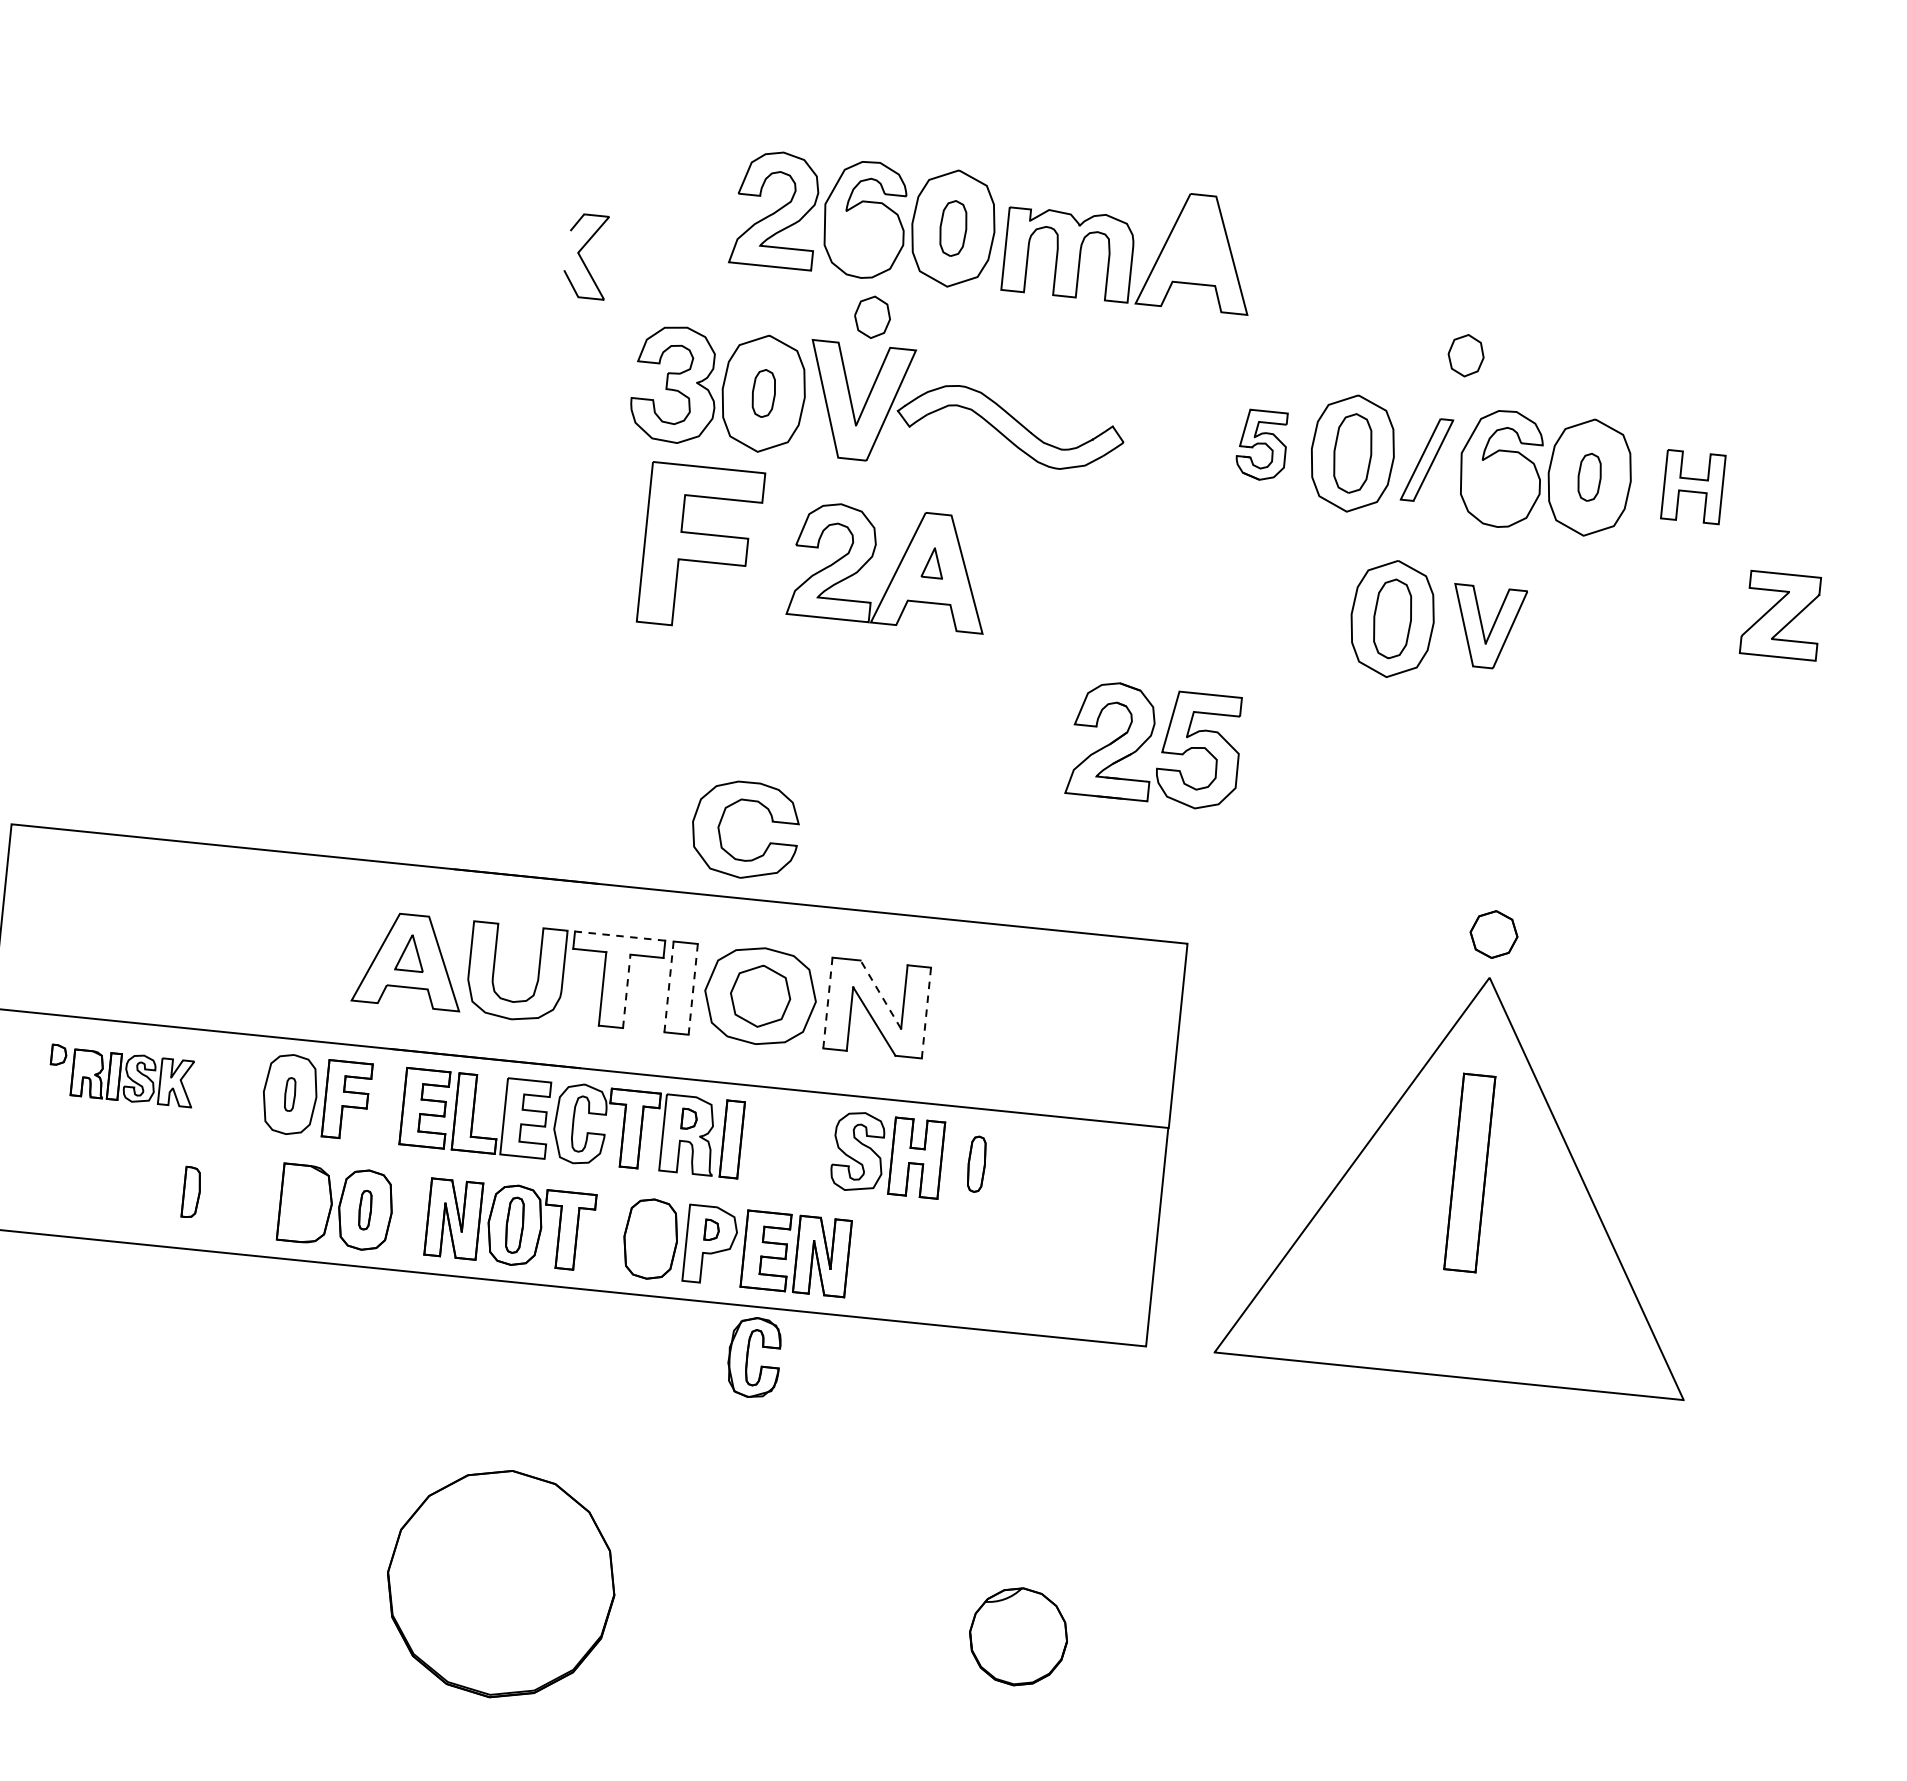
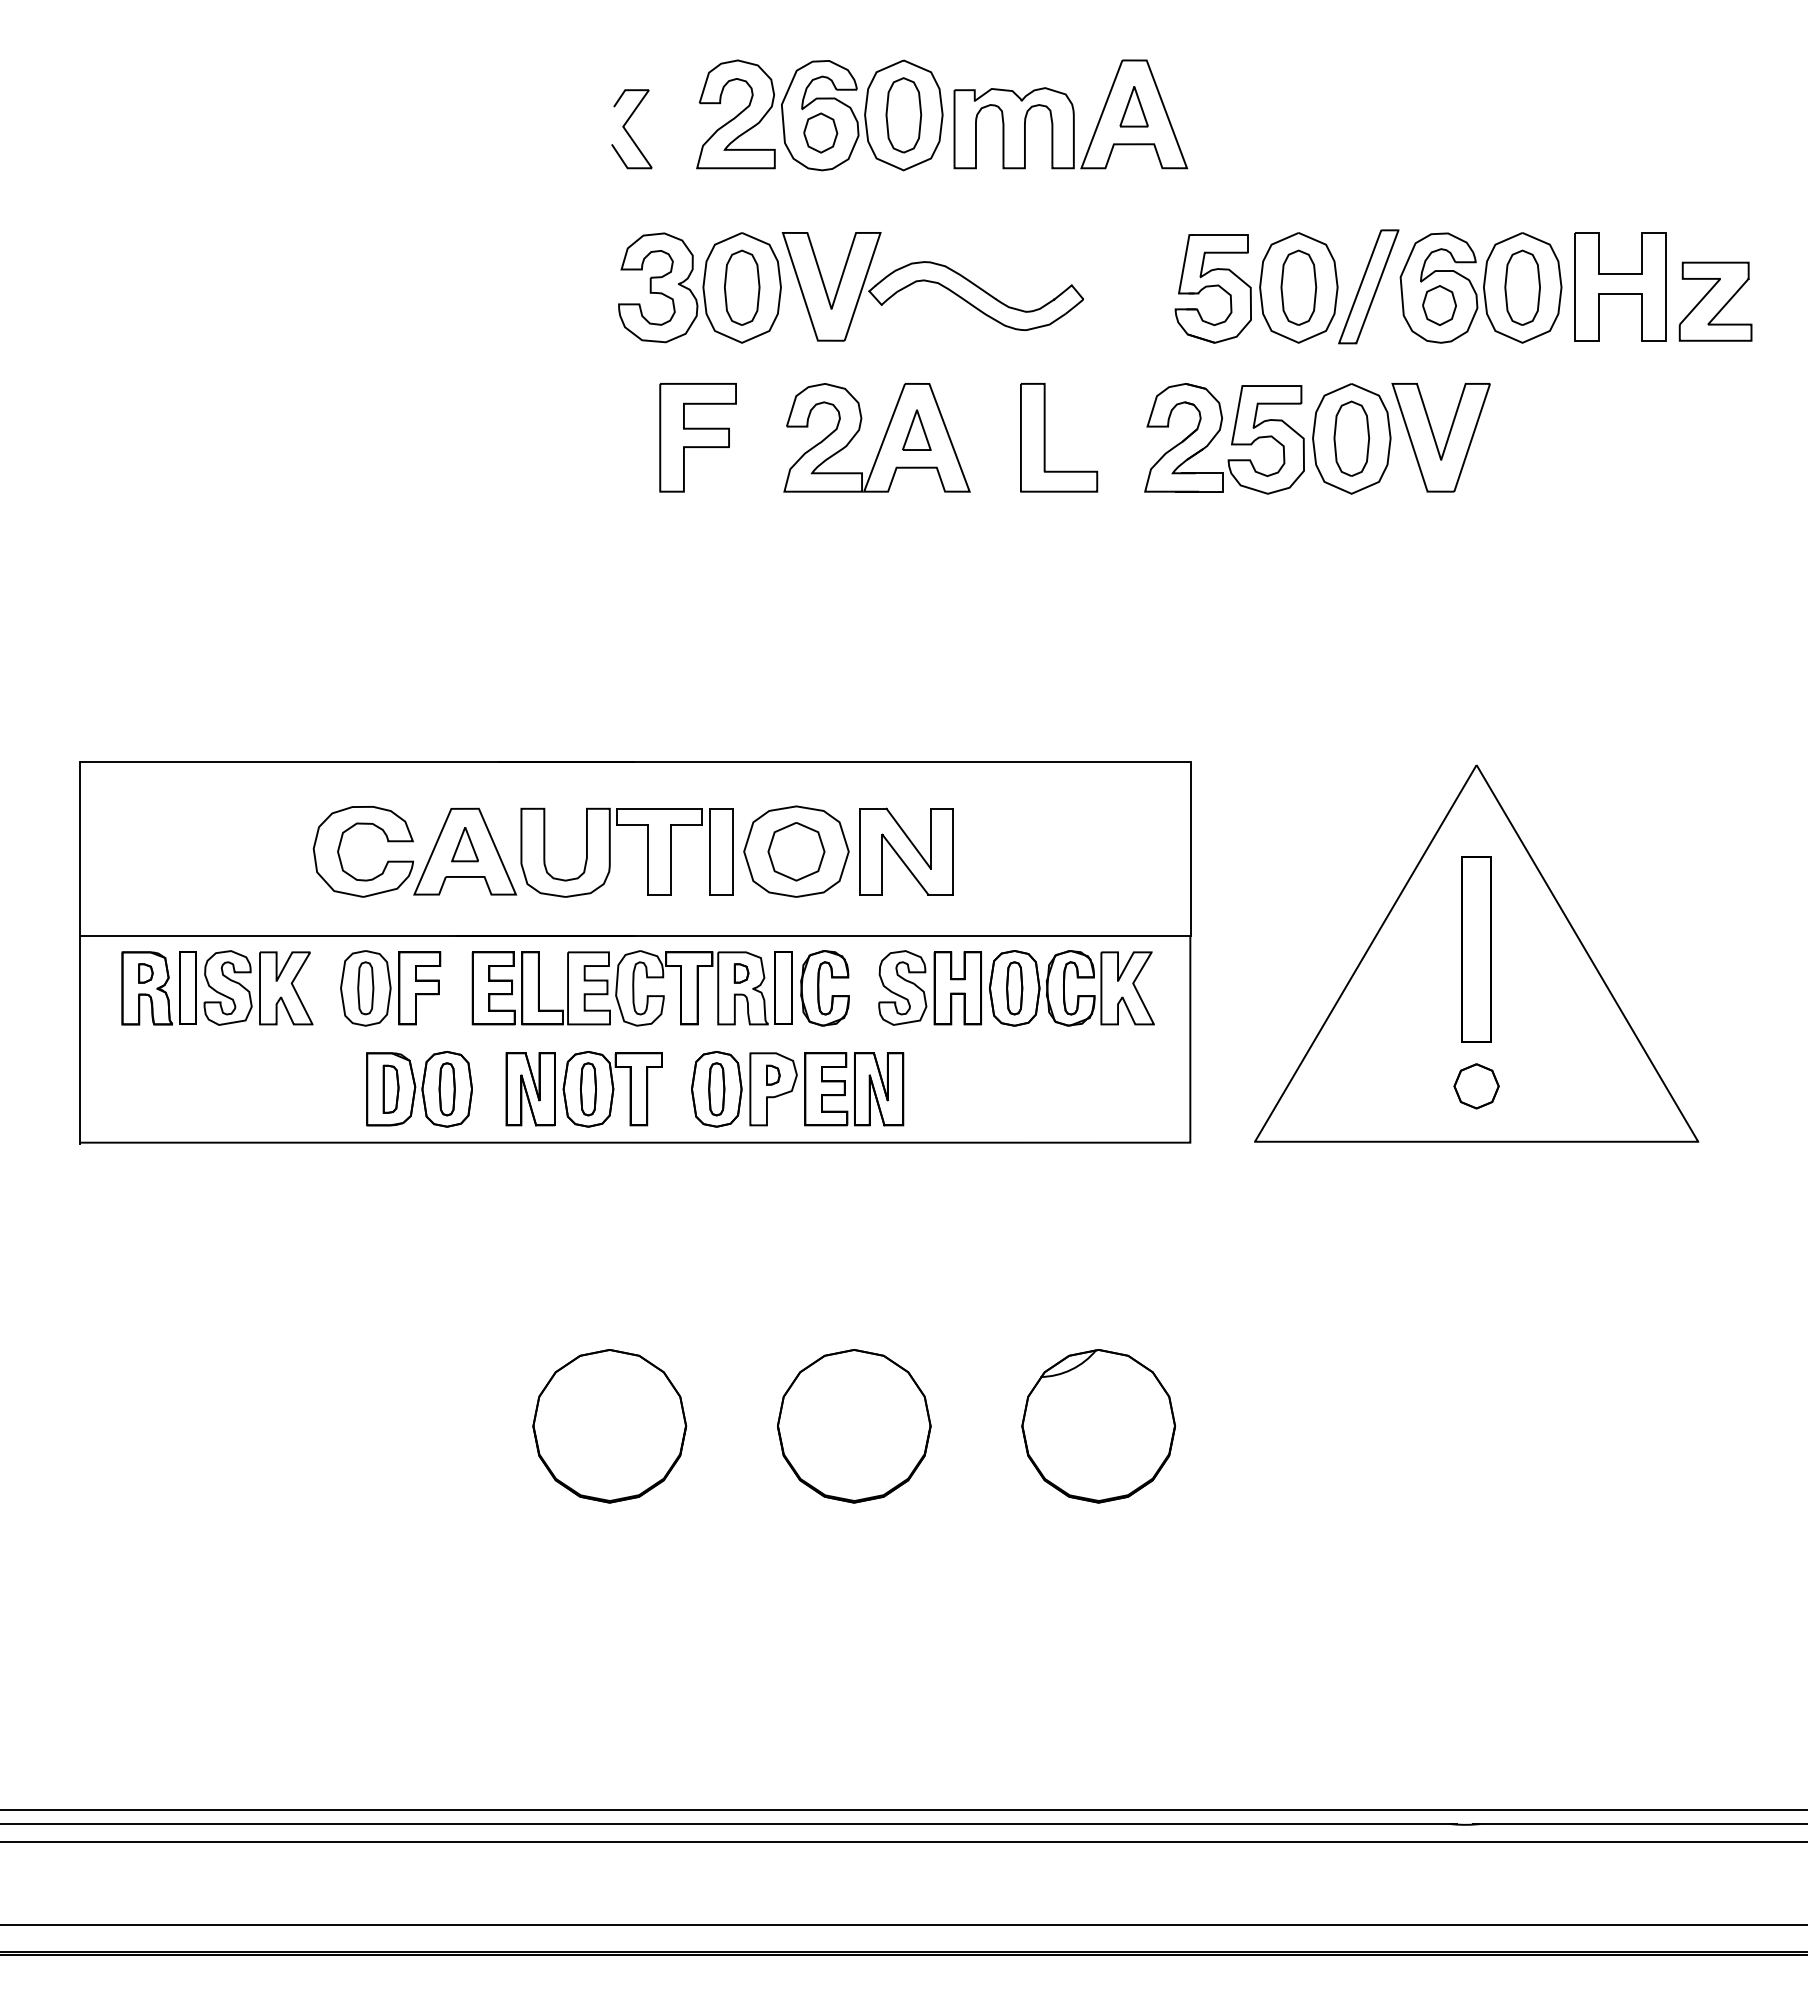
part: (952, 228) -> (903, 115), size x1.43
curve: (1193, 240) -> (1129, 103), added
curve: (583, 259) -> (628, 132), moved
part: (872, 316) -> (820, 132), moved
part: (1466, 355) -> (1439, 305), moved
part: (764, 393) -> (742, 287), size x1.67
part: (1261, 444) -> (1212, 288), size x1.67
part: (1426, 459) -> (1368, 286), size x1.43
part: (1589, 477) -> (1522, 287), size x1.67
part: (1693, 486) -> (1620, 286), size x1.67
part: (700, 547) -> (697, 437), size x0.71
part: (932, 562) -> (916, 429), size x1.43
part: (1068, 584) -> (1045, 437), added
part: (1781, 615) -> (1715, 301), moved
part: (1486, 627) -> (1440, 437), size x1.43
part: (1162, 747) -> (1231, 439), moved
part: (723, 818) -> (341, 843), moved
part: (1493, 934) -> (1476, 1086), moved
line: (620, 935) -> (659, 808), dashed -> solid
line: (668, 986) -> (709, 851), dashed -> solid
line: (692, 989) -> (732, 851), dashed -> solid
line: (626, 990) -> (670, 859), dashed -> solid
line: (880, 994) -> (908, 838), dashed -> solid
line: (828, 1002) -> (860, 851), dashed -> solid
line: (926, 1012) -> (953, 851), dashed -> solid
part: (133, 1077) -> (217, 987), size x1.67
part: (289, 1094) -> (365, 988), size x1.67
part: (1029, 1169) -> (1064, 988), added
part: (191, 1191) -> (390, 1088), moved
part: (364, 1210) -> (446, 1089), size x1.43
part: (650, 1239) -> (716, 1089), added
part: (753, 1357) -> (824, 988), moved
part: (500, 1584) -> (609, 1426), size x0.71
part: (760, 1610) -> (854, 1426), added
part: (1018, 1636) -> (1098, 1426), size x1.67

